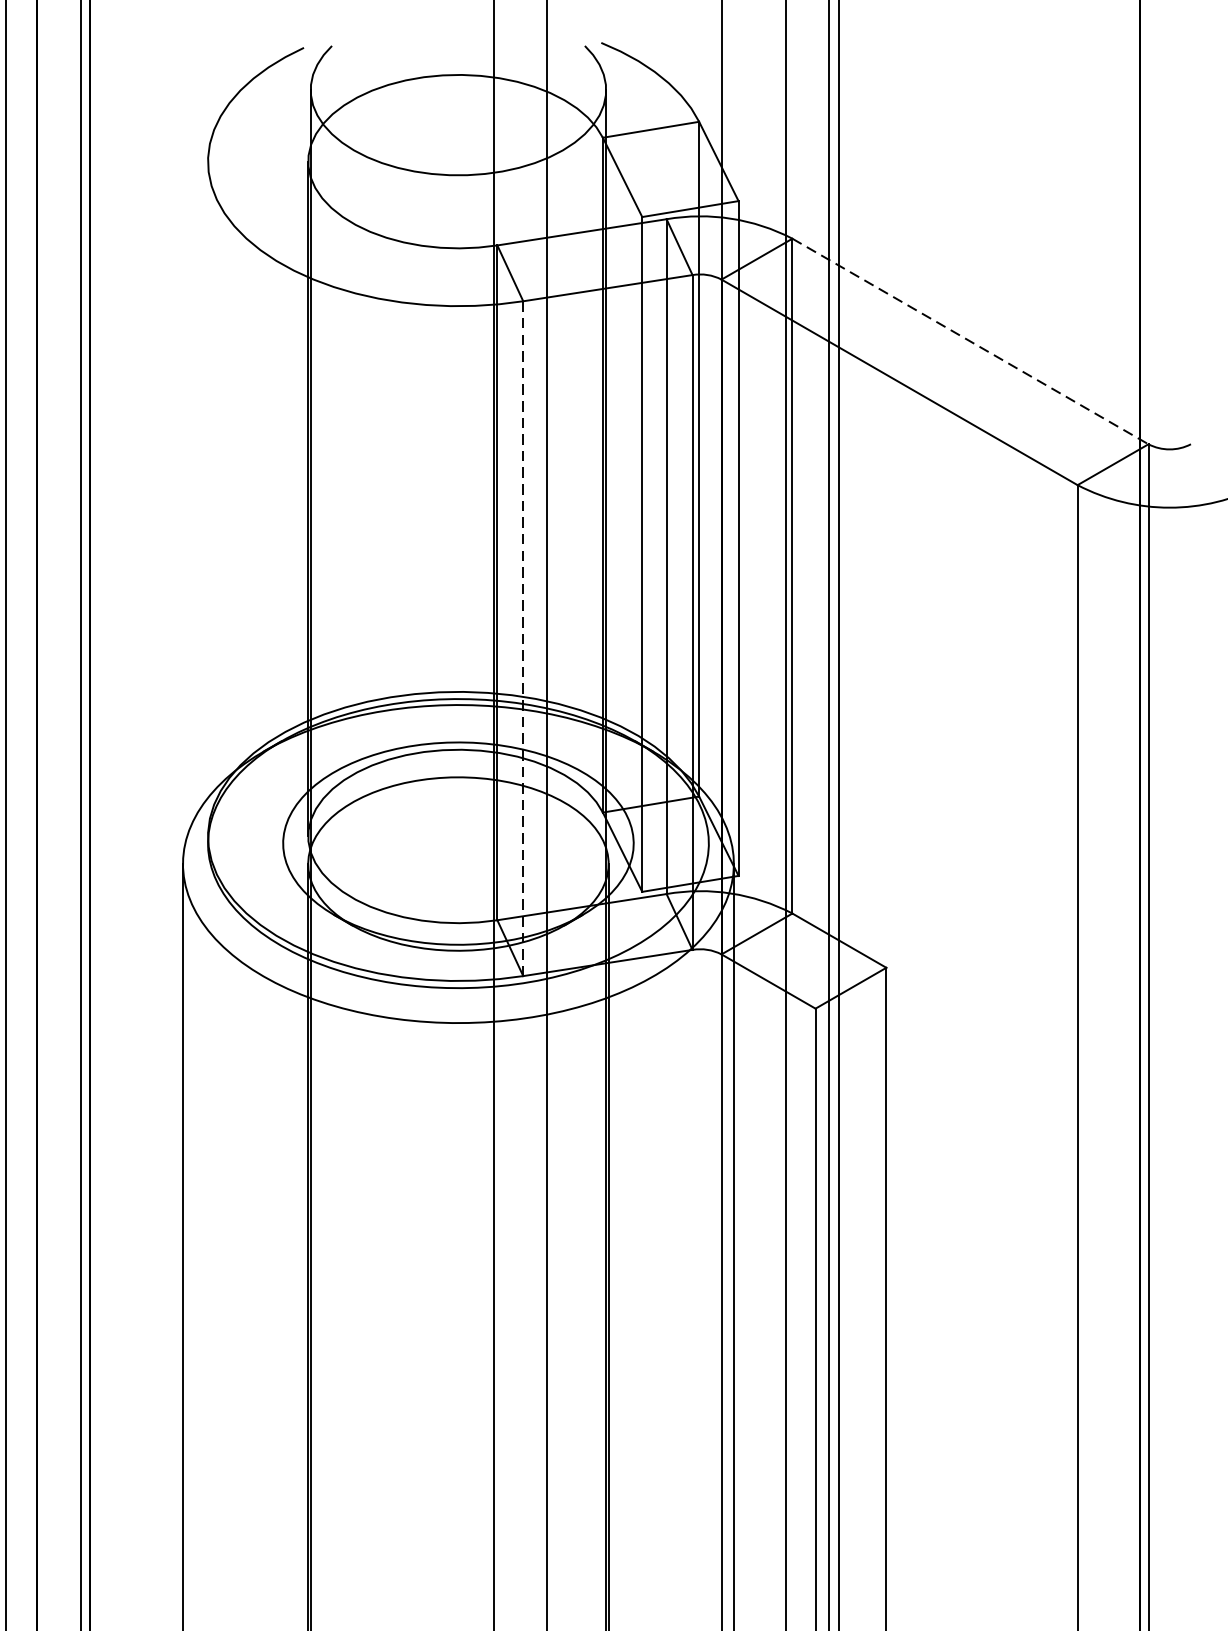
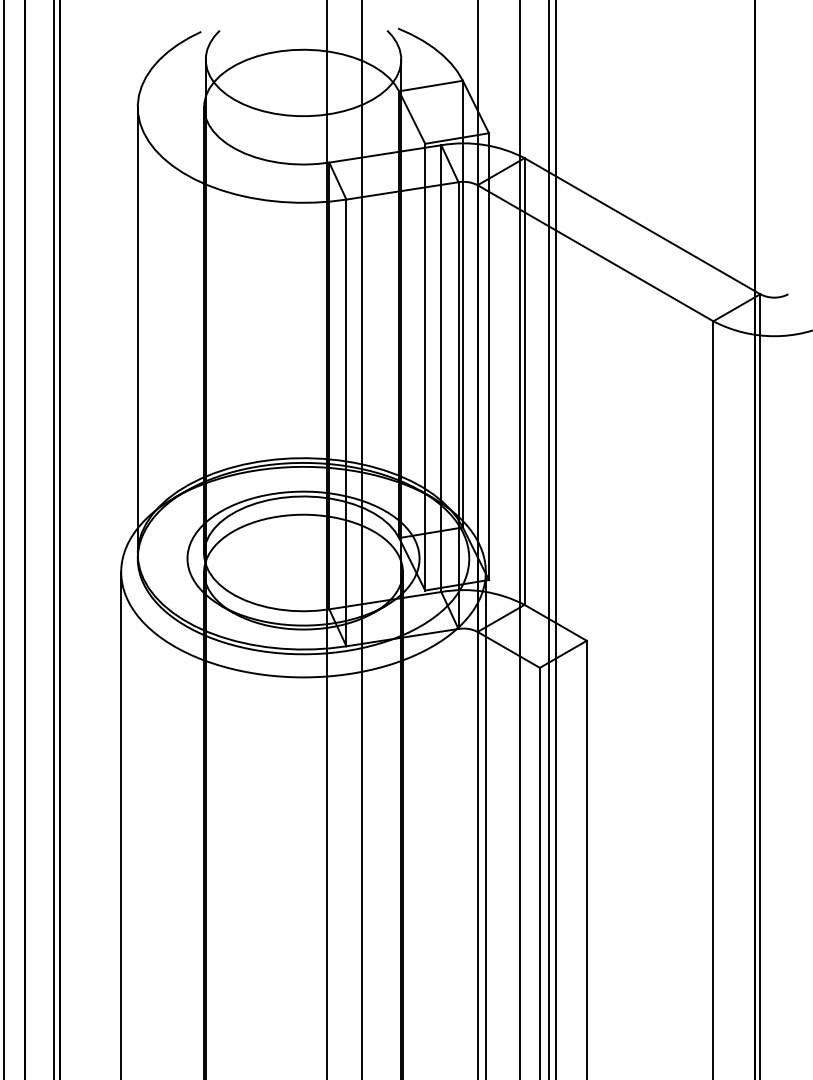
line: (970, 341) -> (642, 226), dashed -> solid
line: (207, 499) -> (137, 330), added
line: (523, 639) -> (346, 423), dashed -> solid

